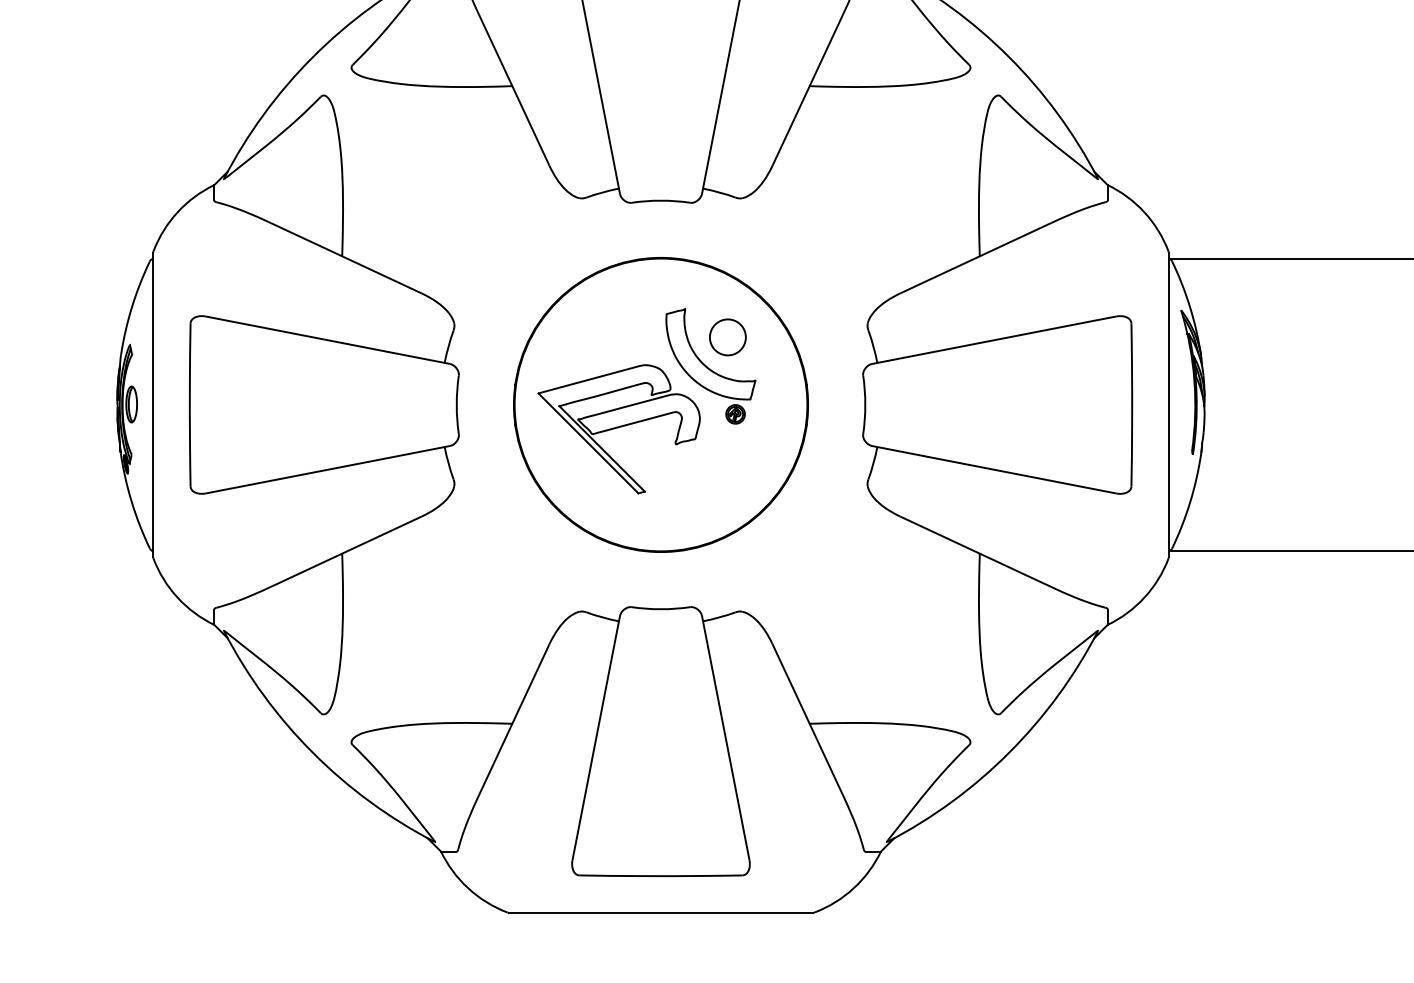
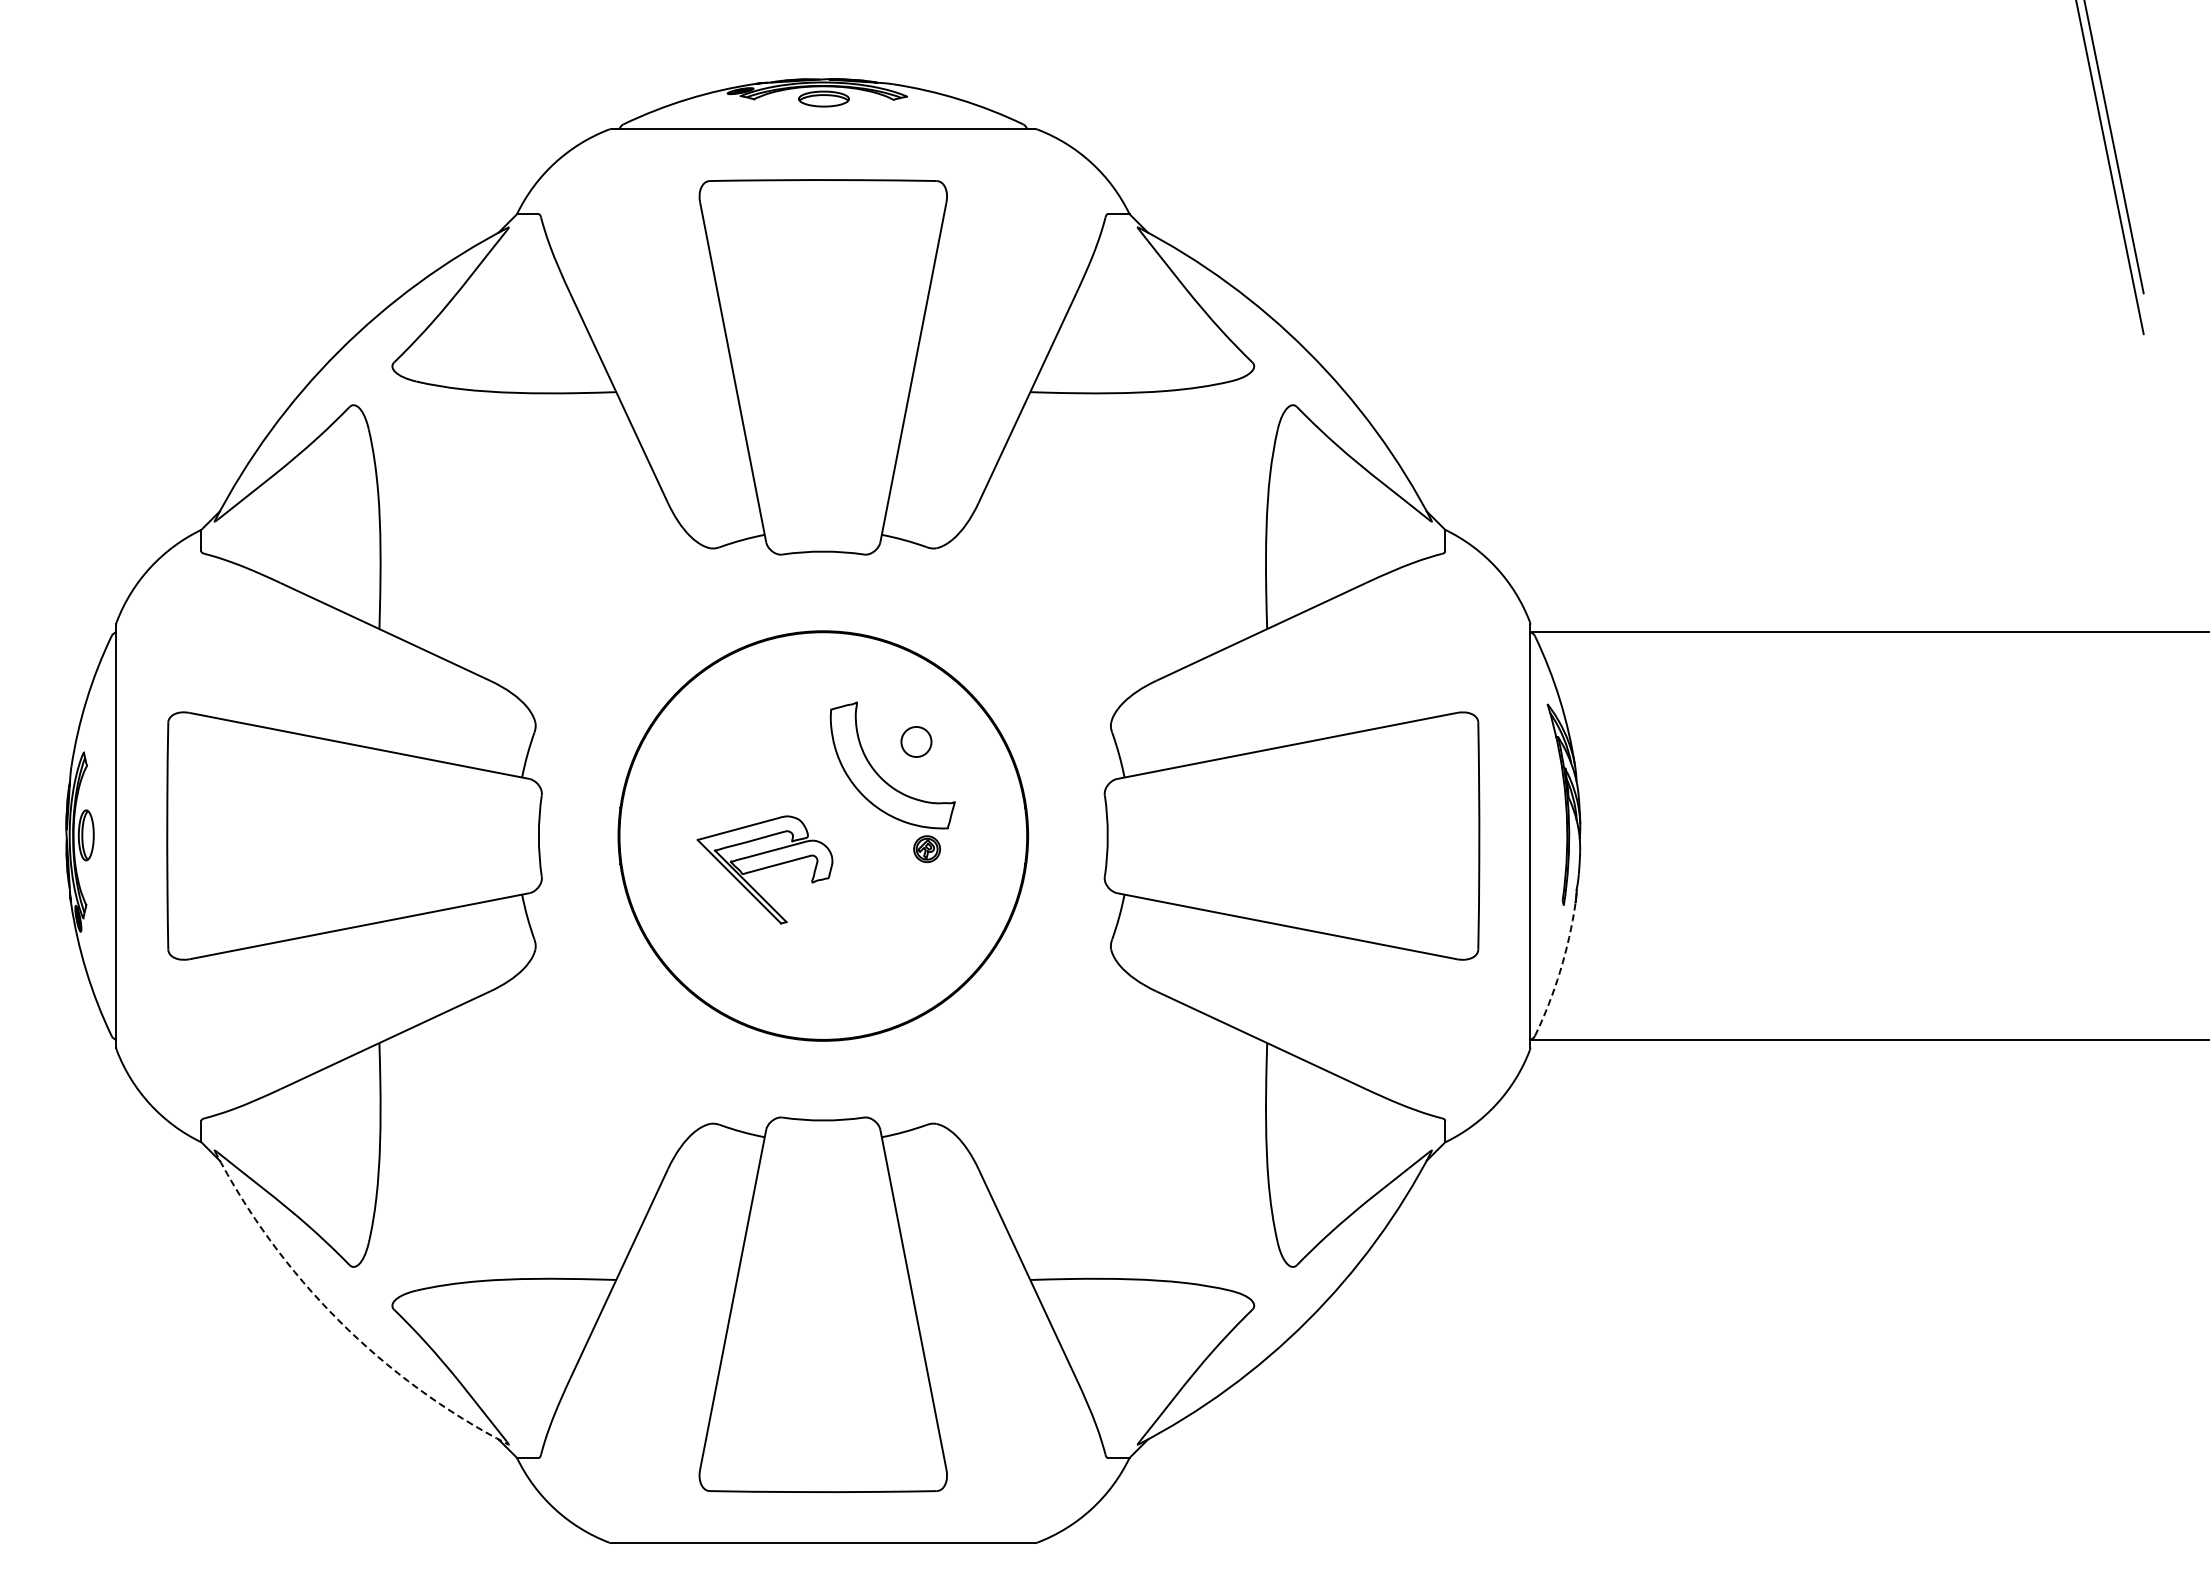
part: (727, 337) -> (916, 741), size x0.6
part: (618, 428) -> (764, 869), size x0.6
arc: (1190, 502) -> (1560, 971), solid -> dashed
arc: (312, 752) -> (338, 1320), solid -> dashed

